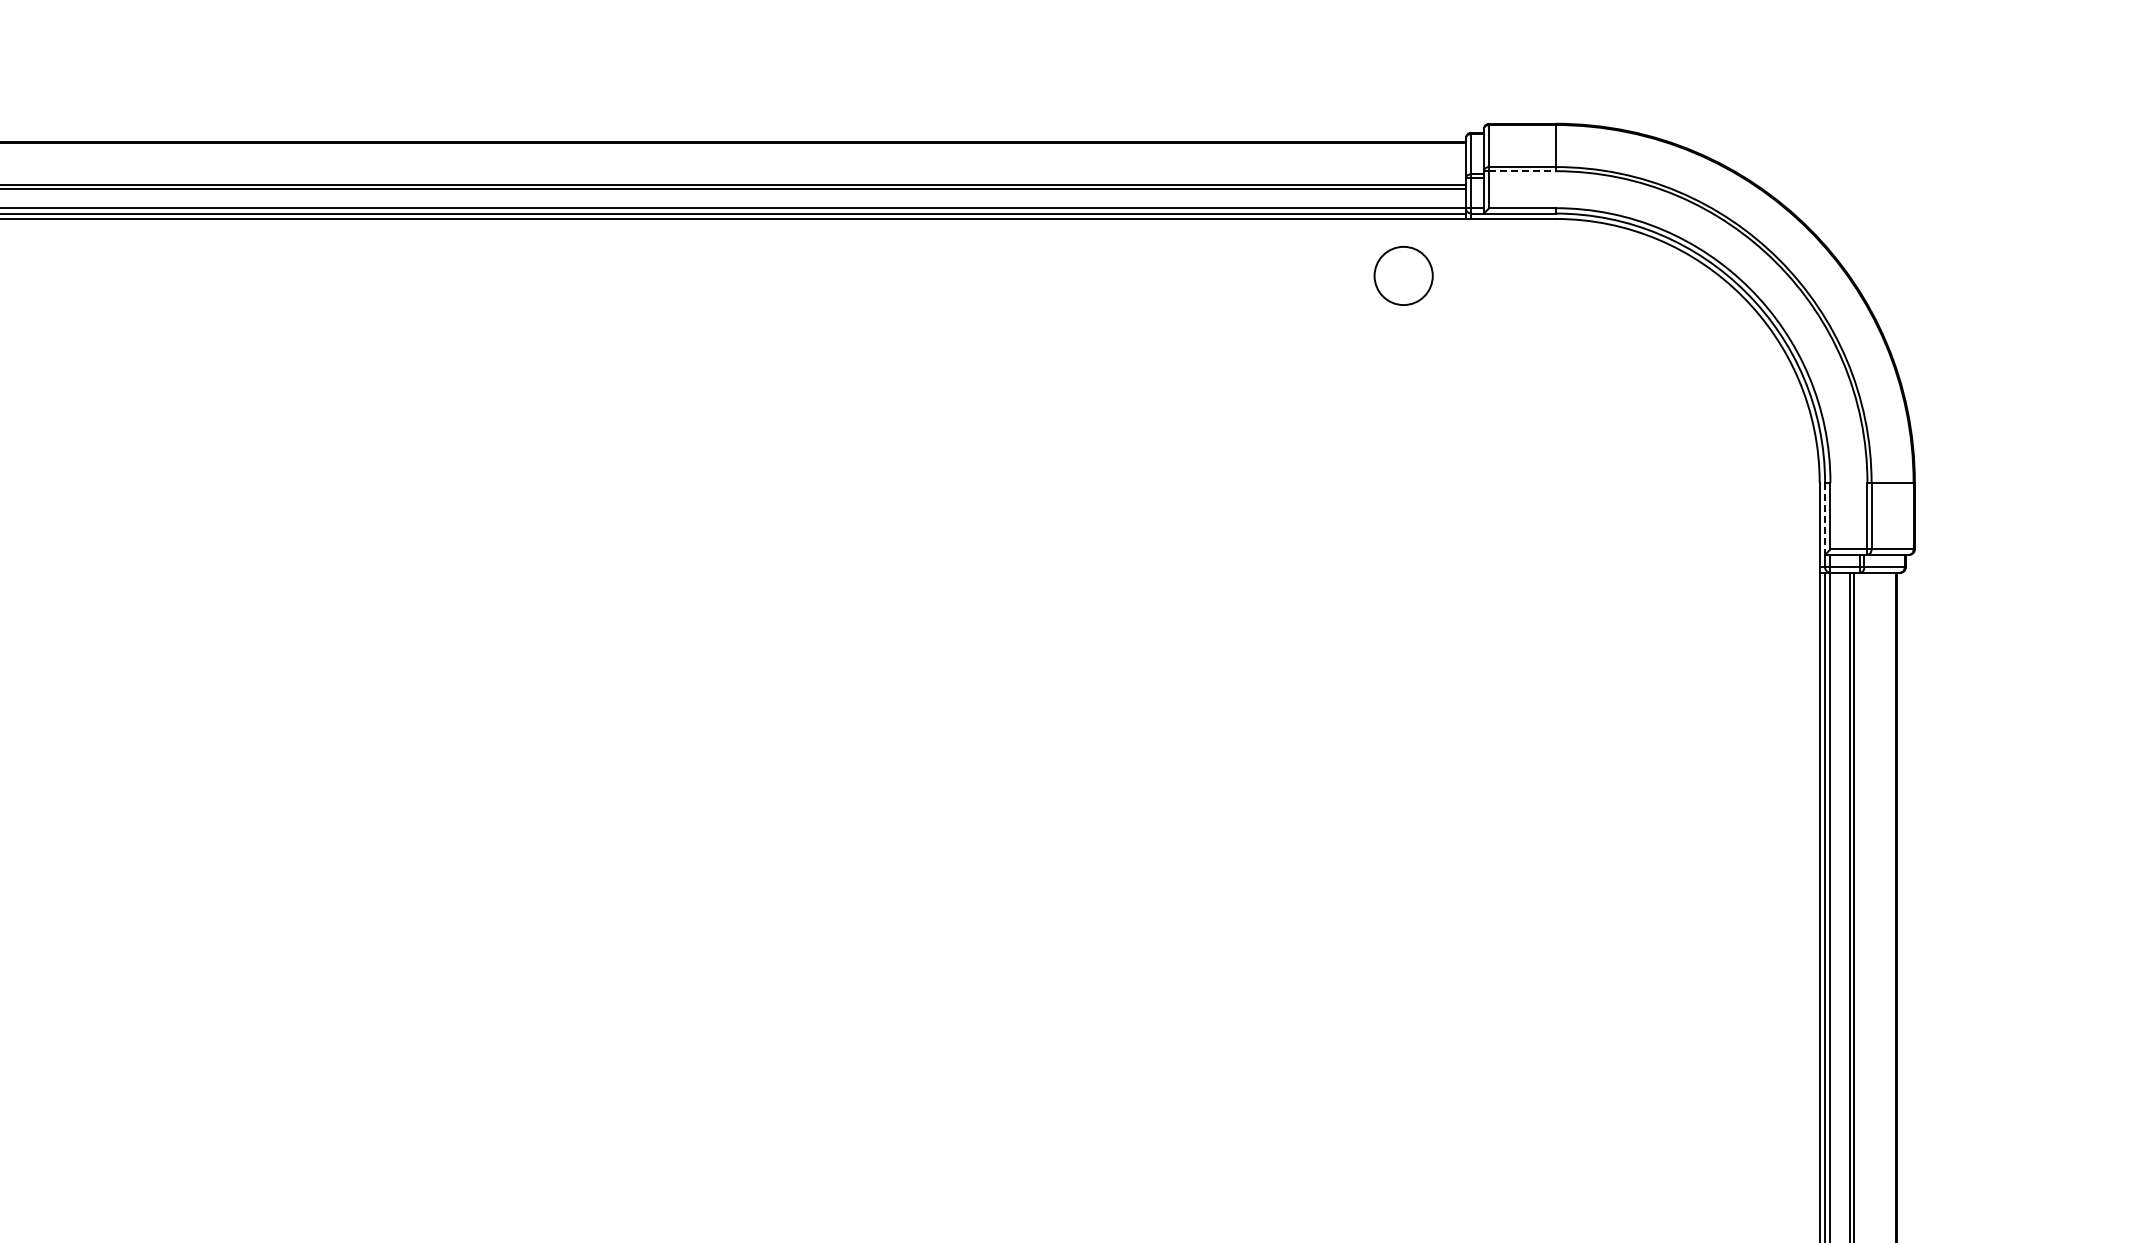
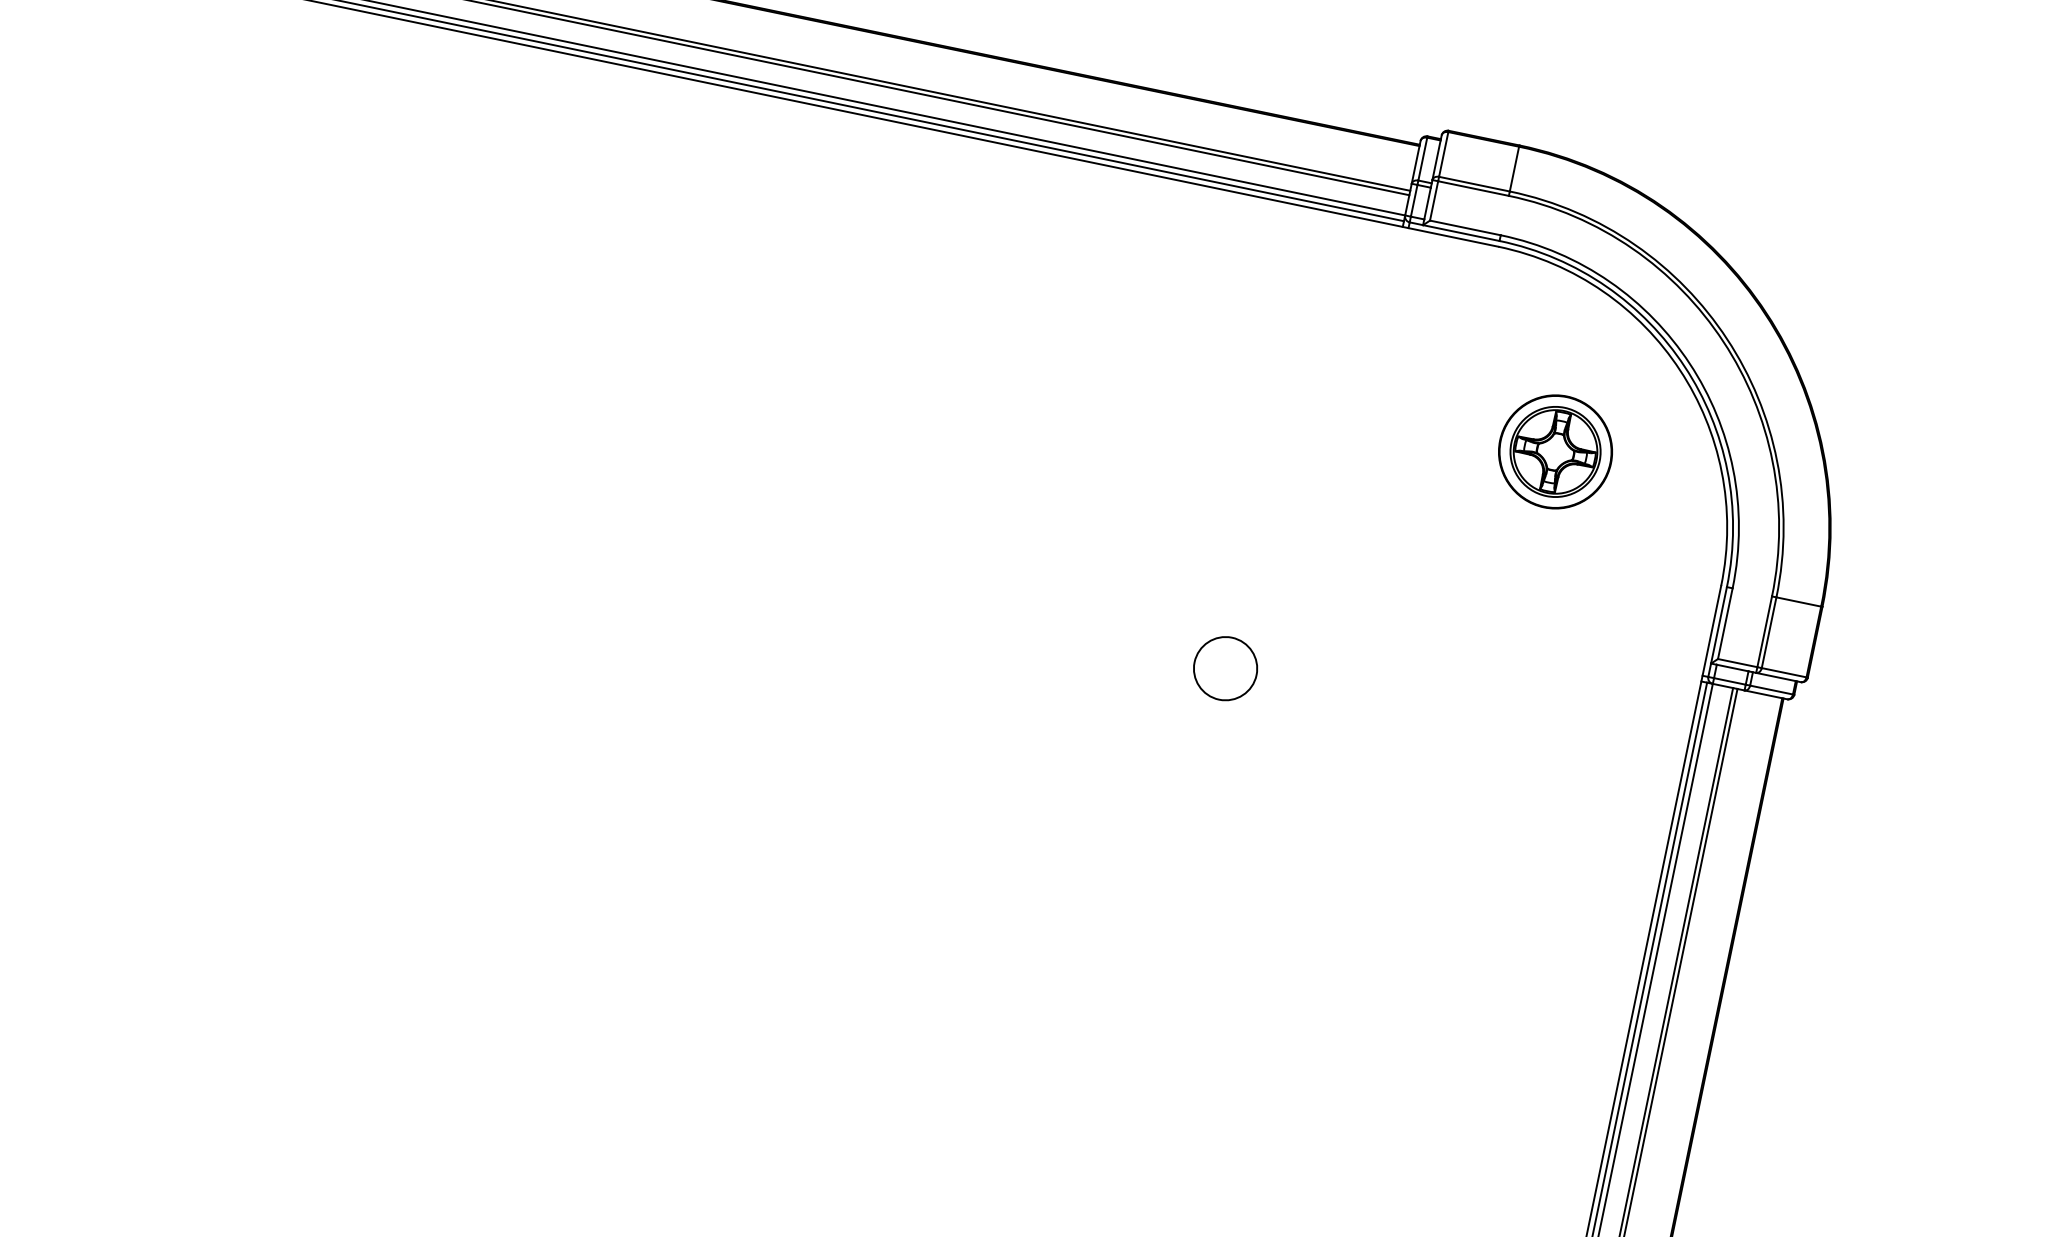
line: (1522, 171) -> (1473, 188), dashed -> solid
circle: (1403, 275) -> (1225, 668), moved
part: (1645, 393) -> (1555, 452), added
line: (1825, 518) -> (1719, 625), dashed -> solid

